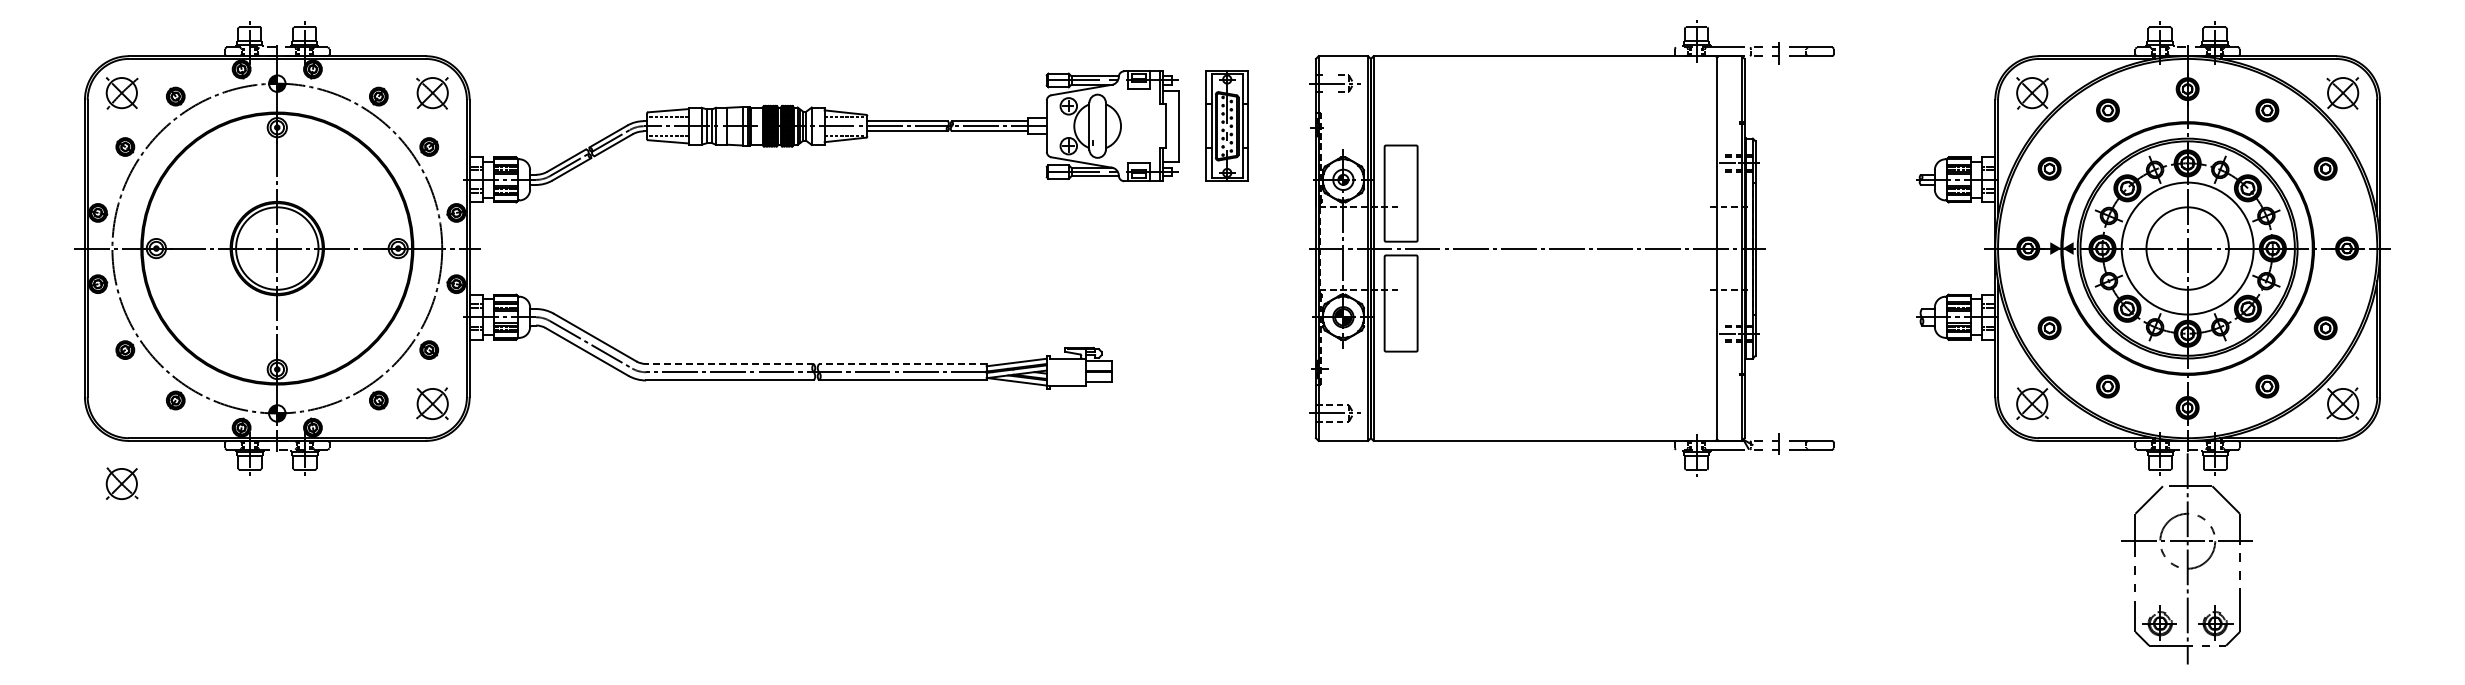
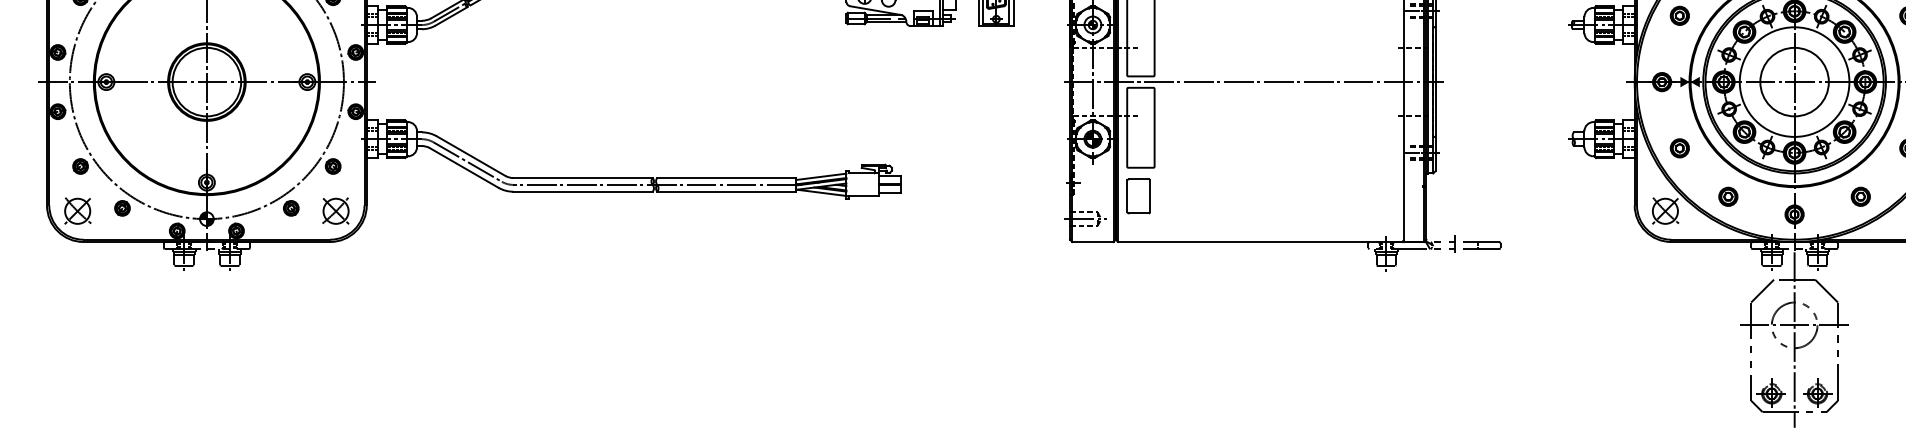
line: (729, 364) -> (582, 178), dashed -> solid
line: (902, 364) -> (726, 178), dashed -> solid
part: (1398, 385) -> (1138, 195), added
part: (121, 483) -> (77, 210), moved

